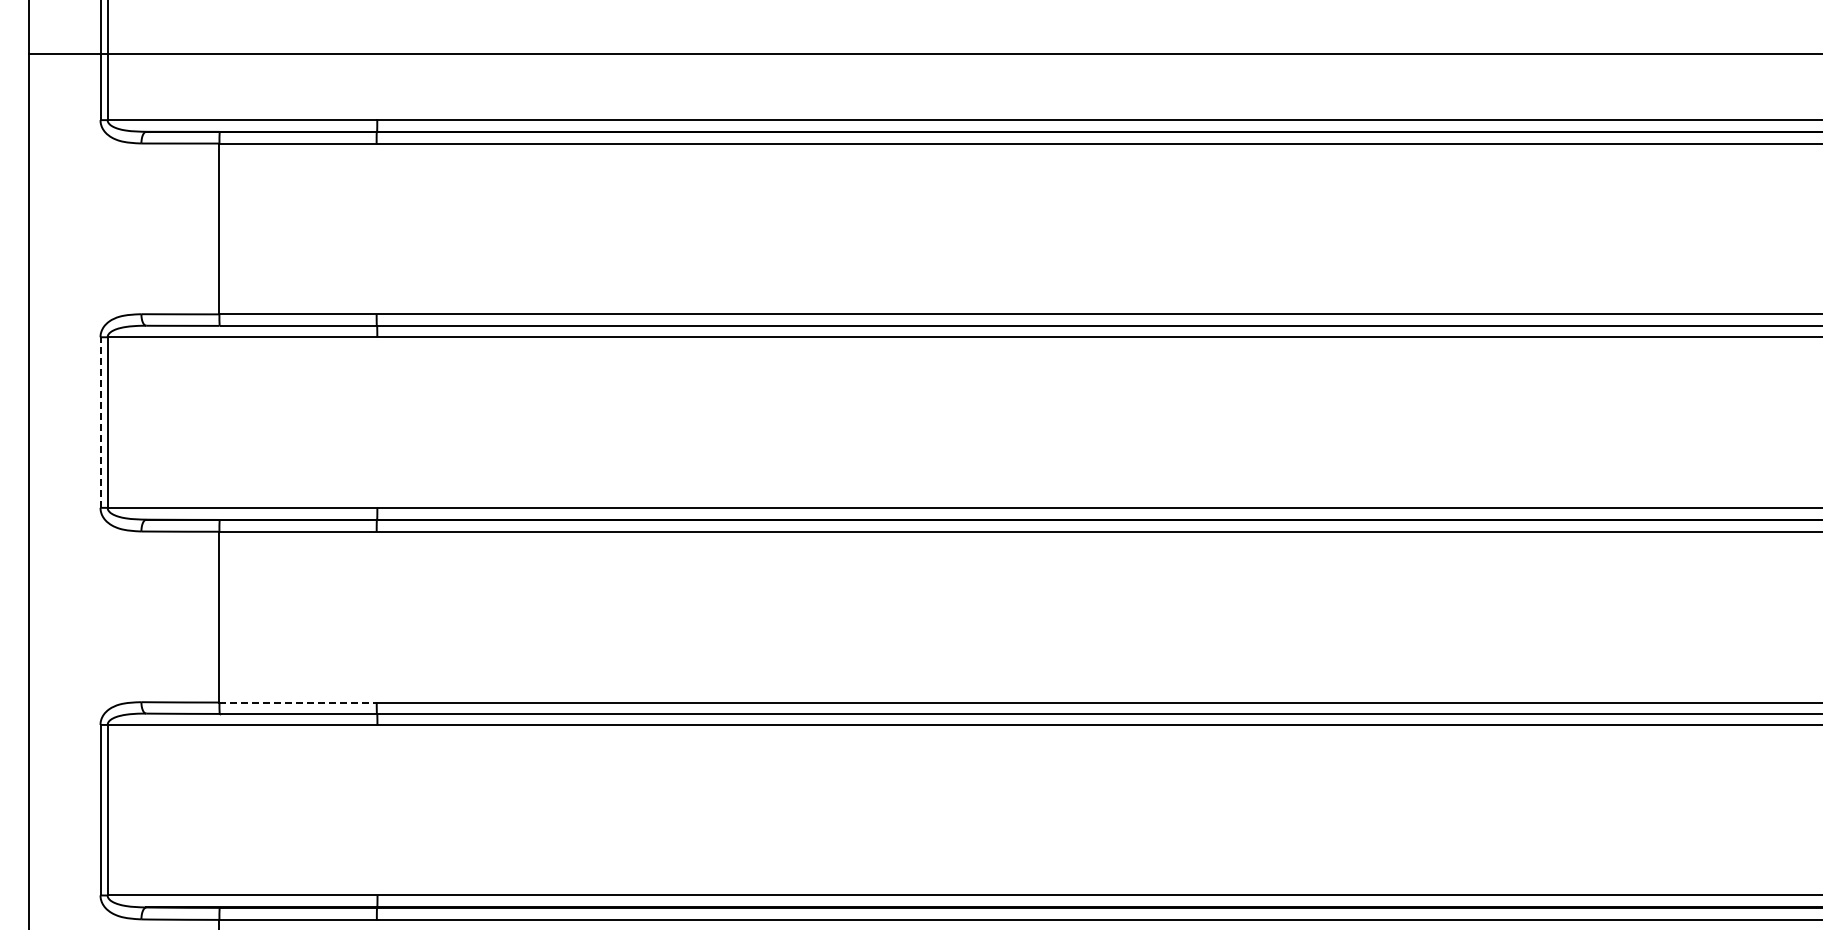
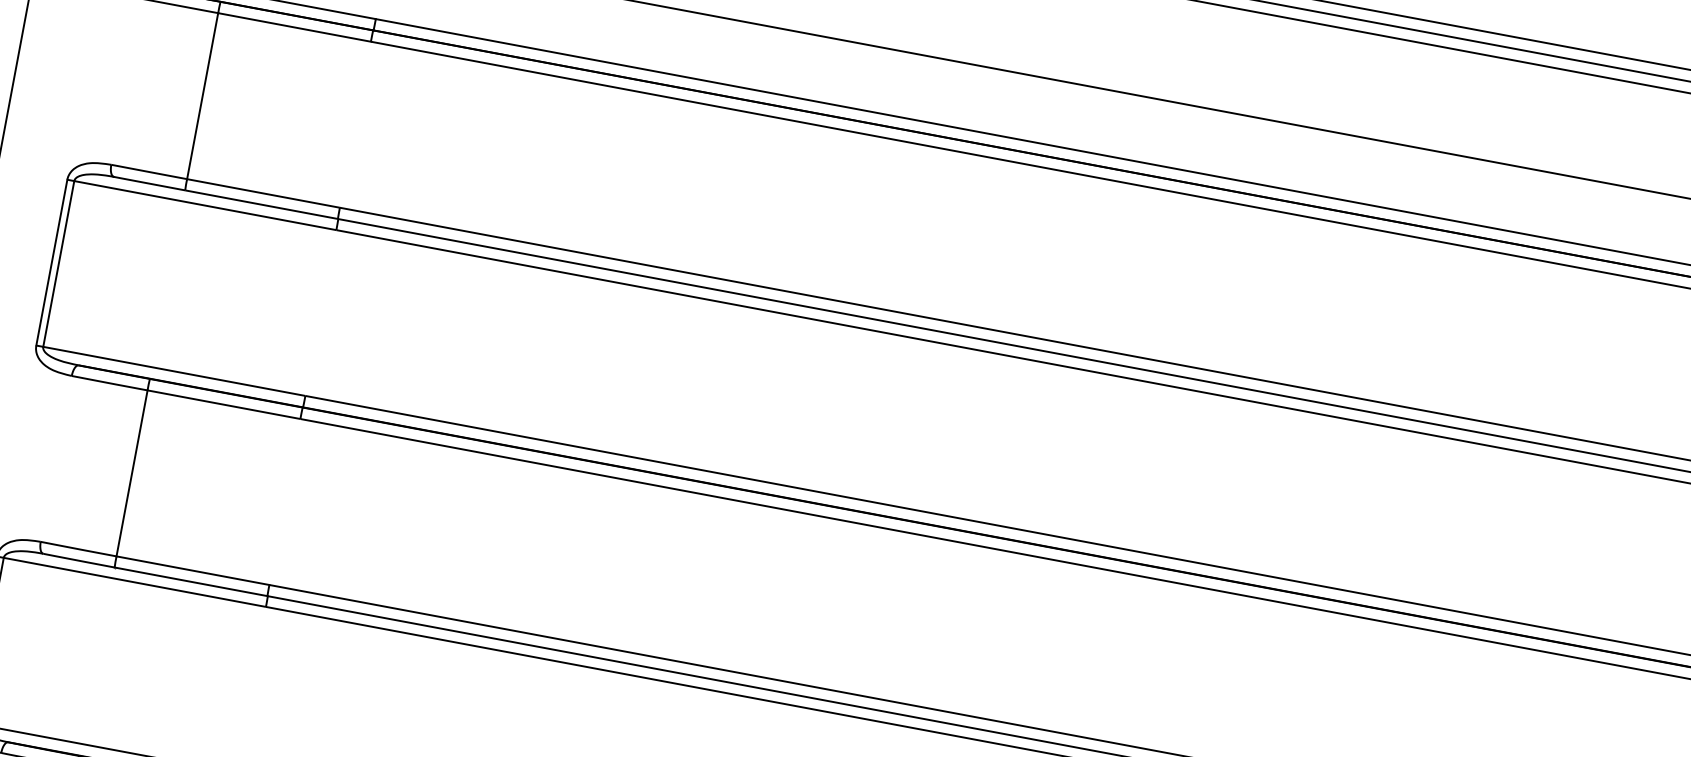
line: (100, 422) -> (51, 262), dashed -> solid
line: (298, 702) -> (193, 570), dashed -> solid

